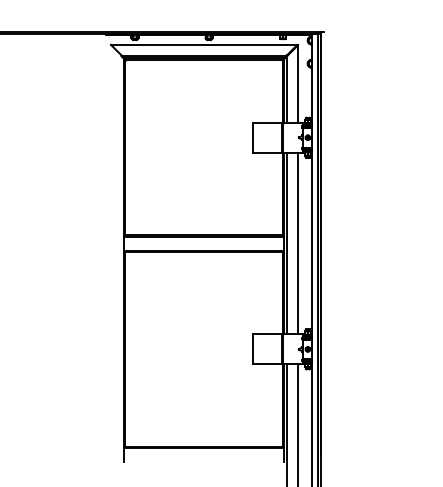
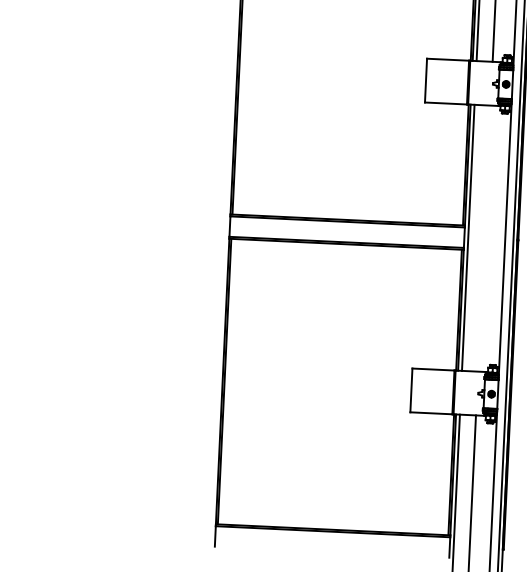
line: (297, 243) -> (483, 238), removed

